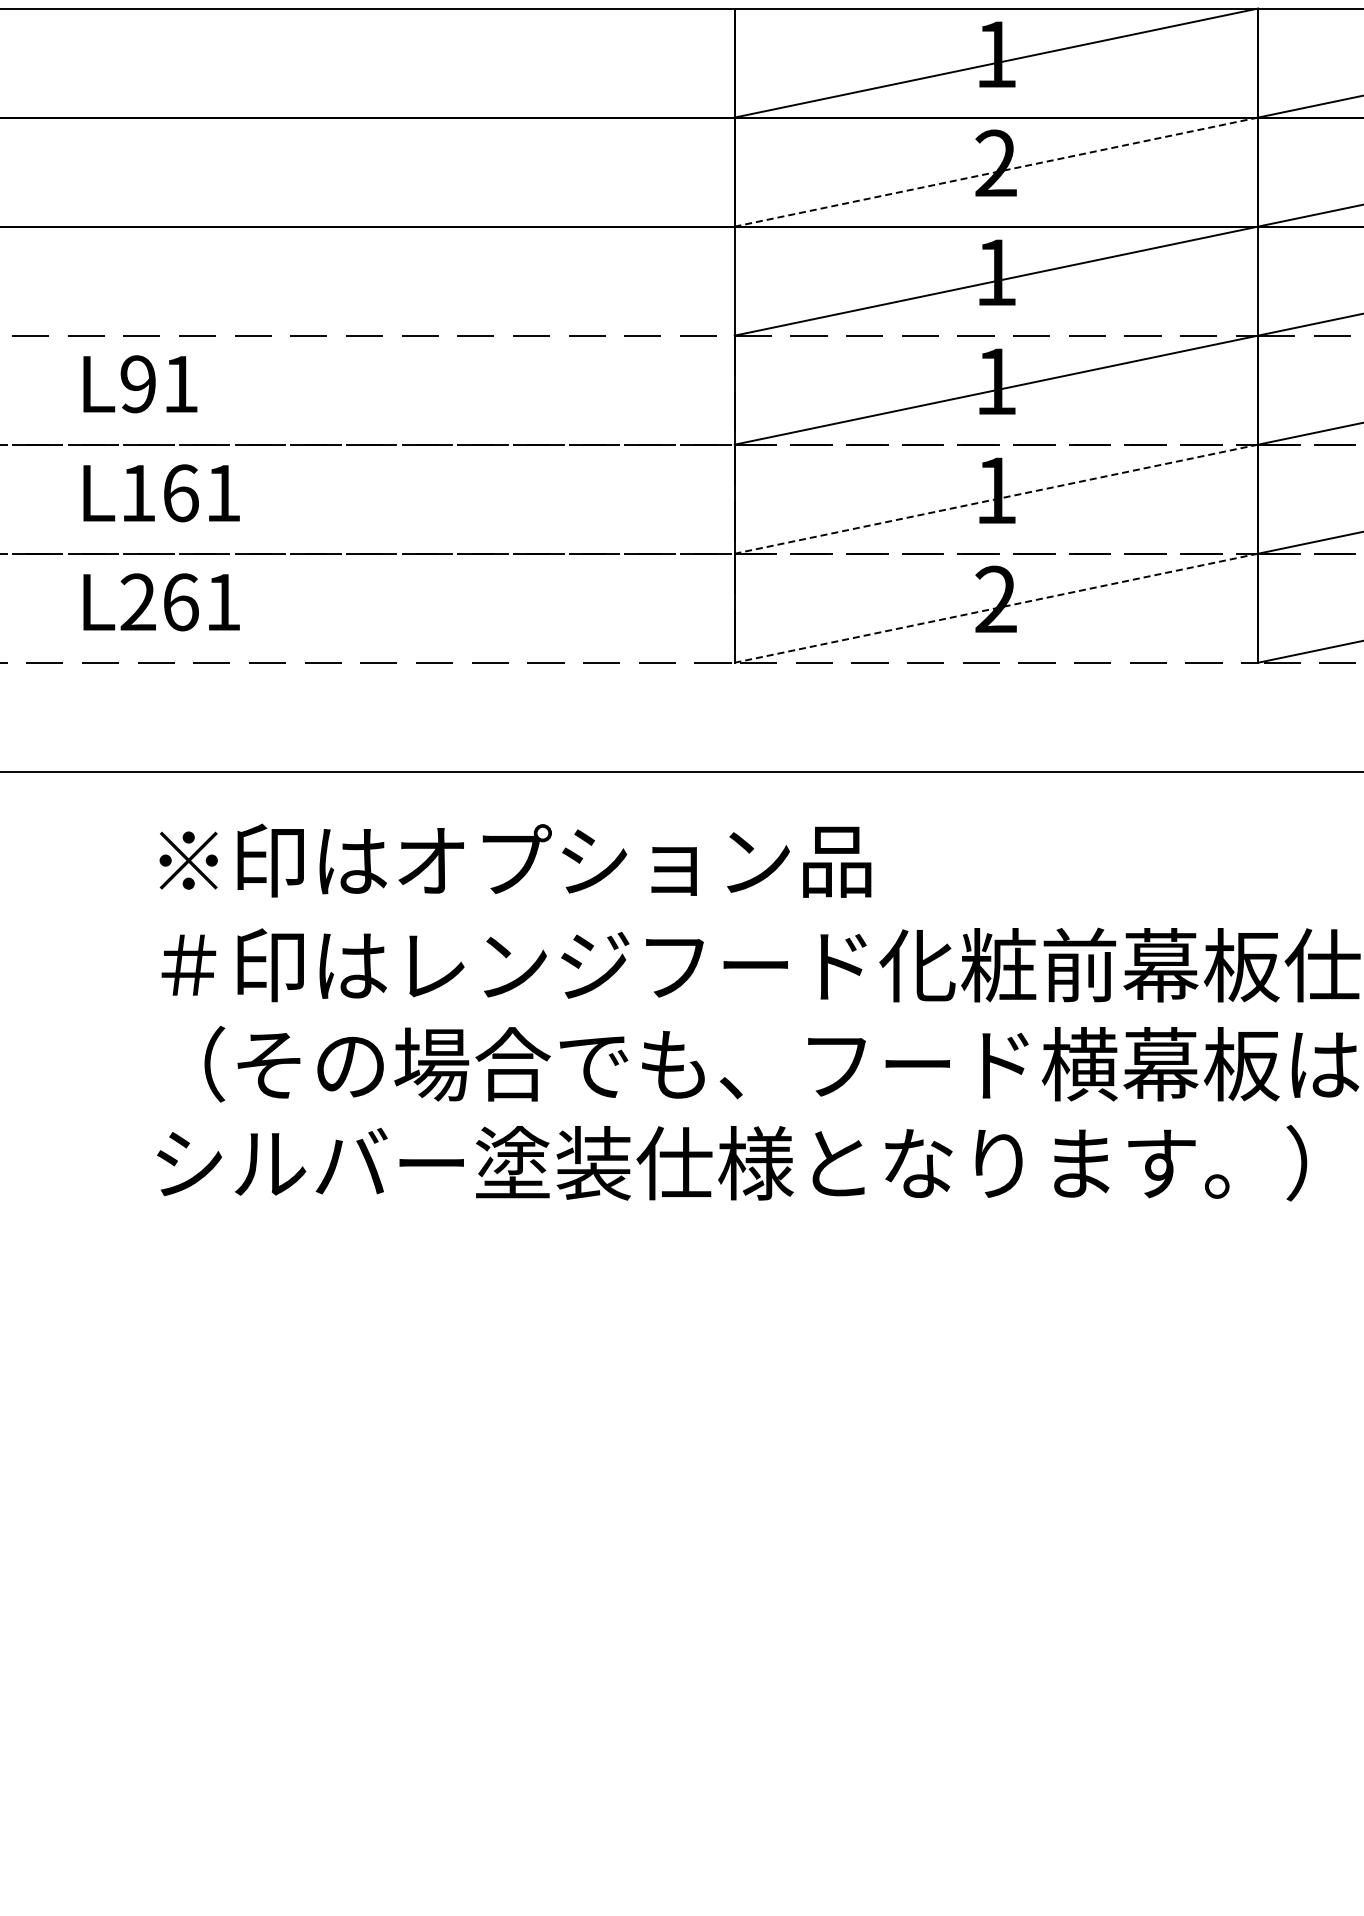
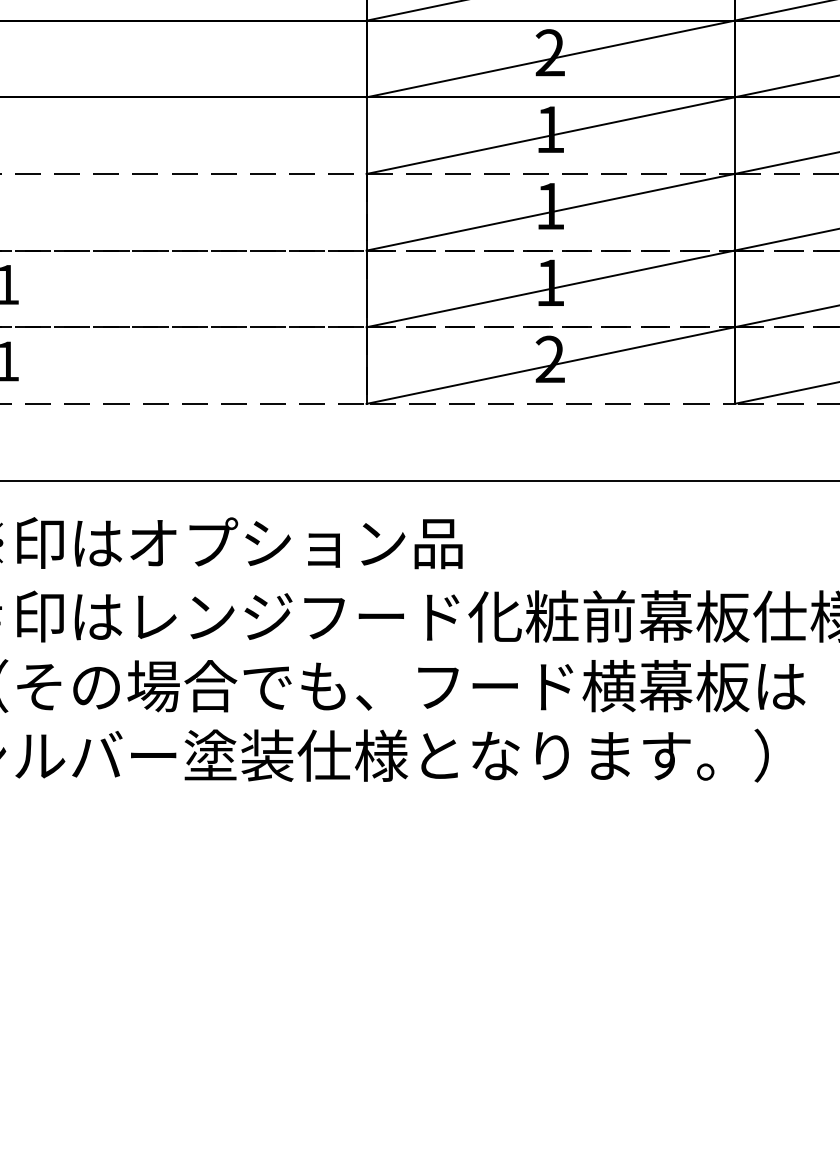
line: (995, 172) -> (549, 59), dashed -> solid
line: (995, 499) -> (549, 289), dashed -> solid
line: (995, 608) -> (549, 365), dashed -> solid

